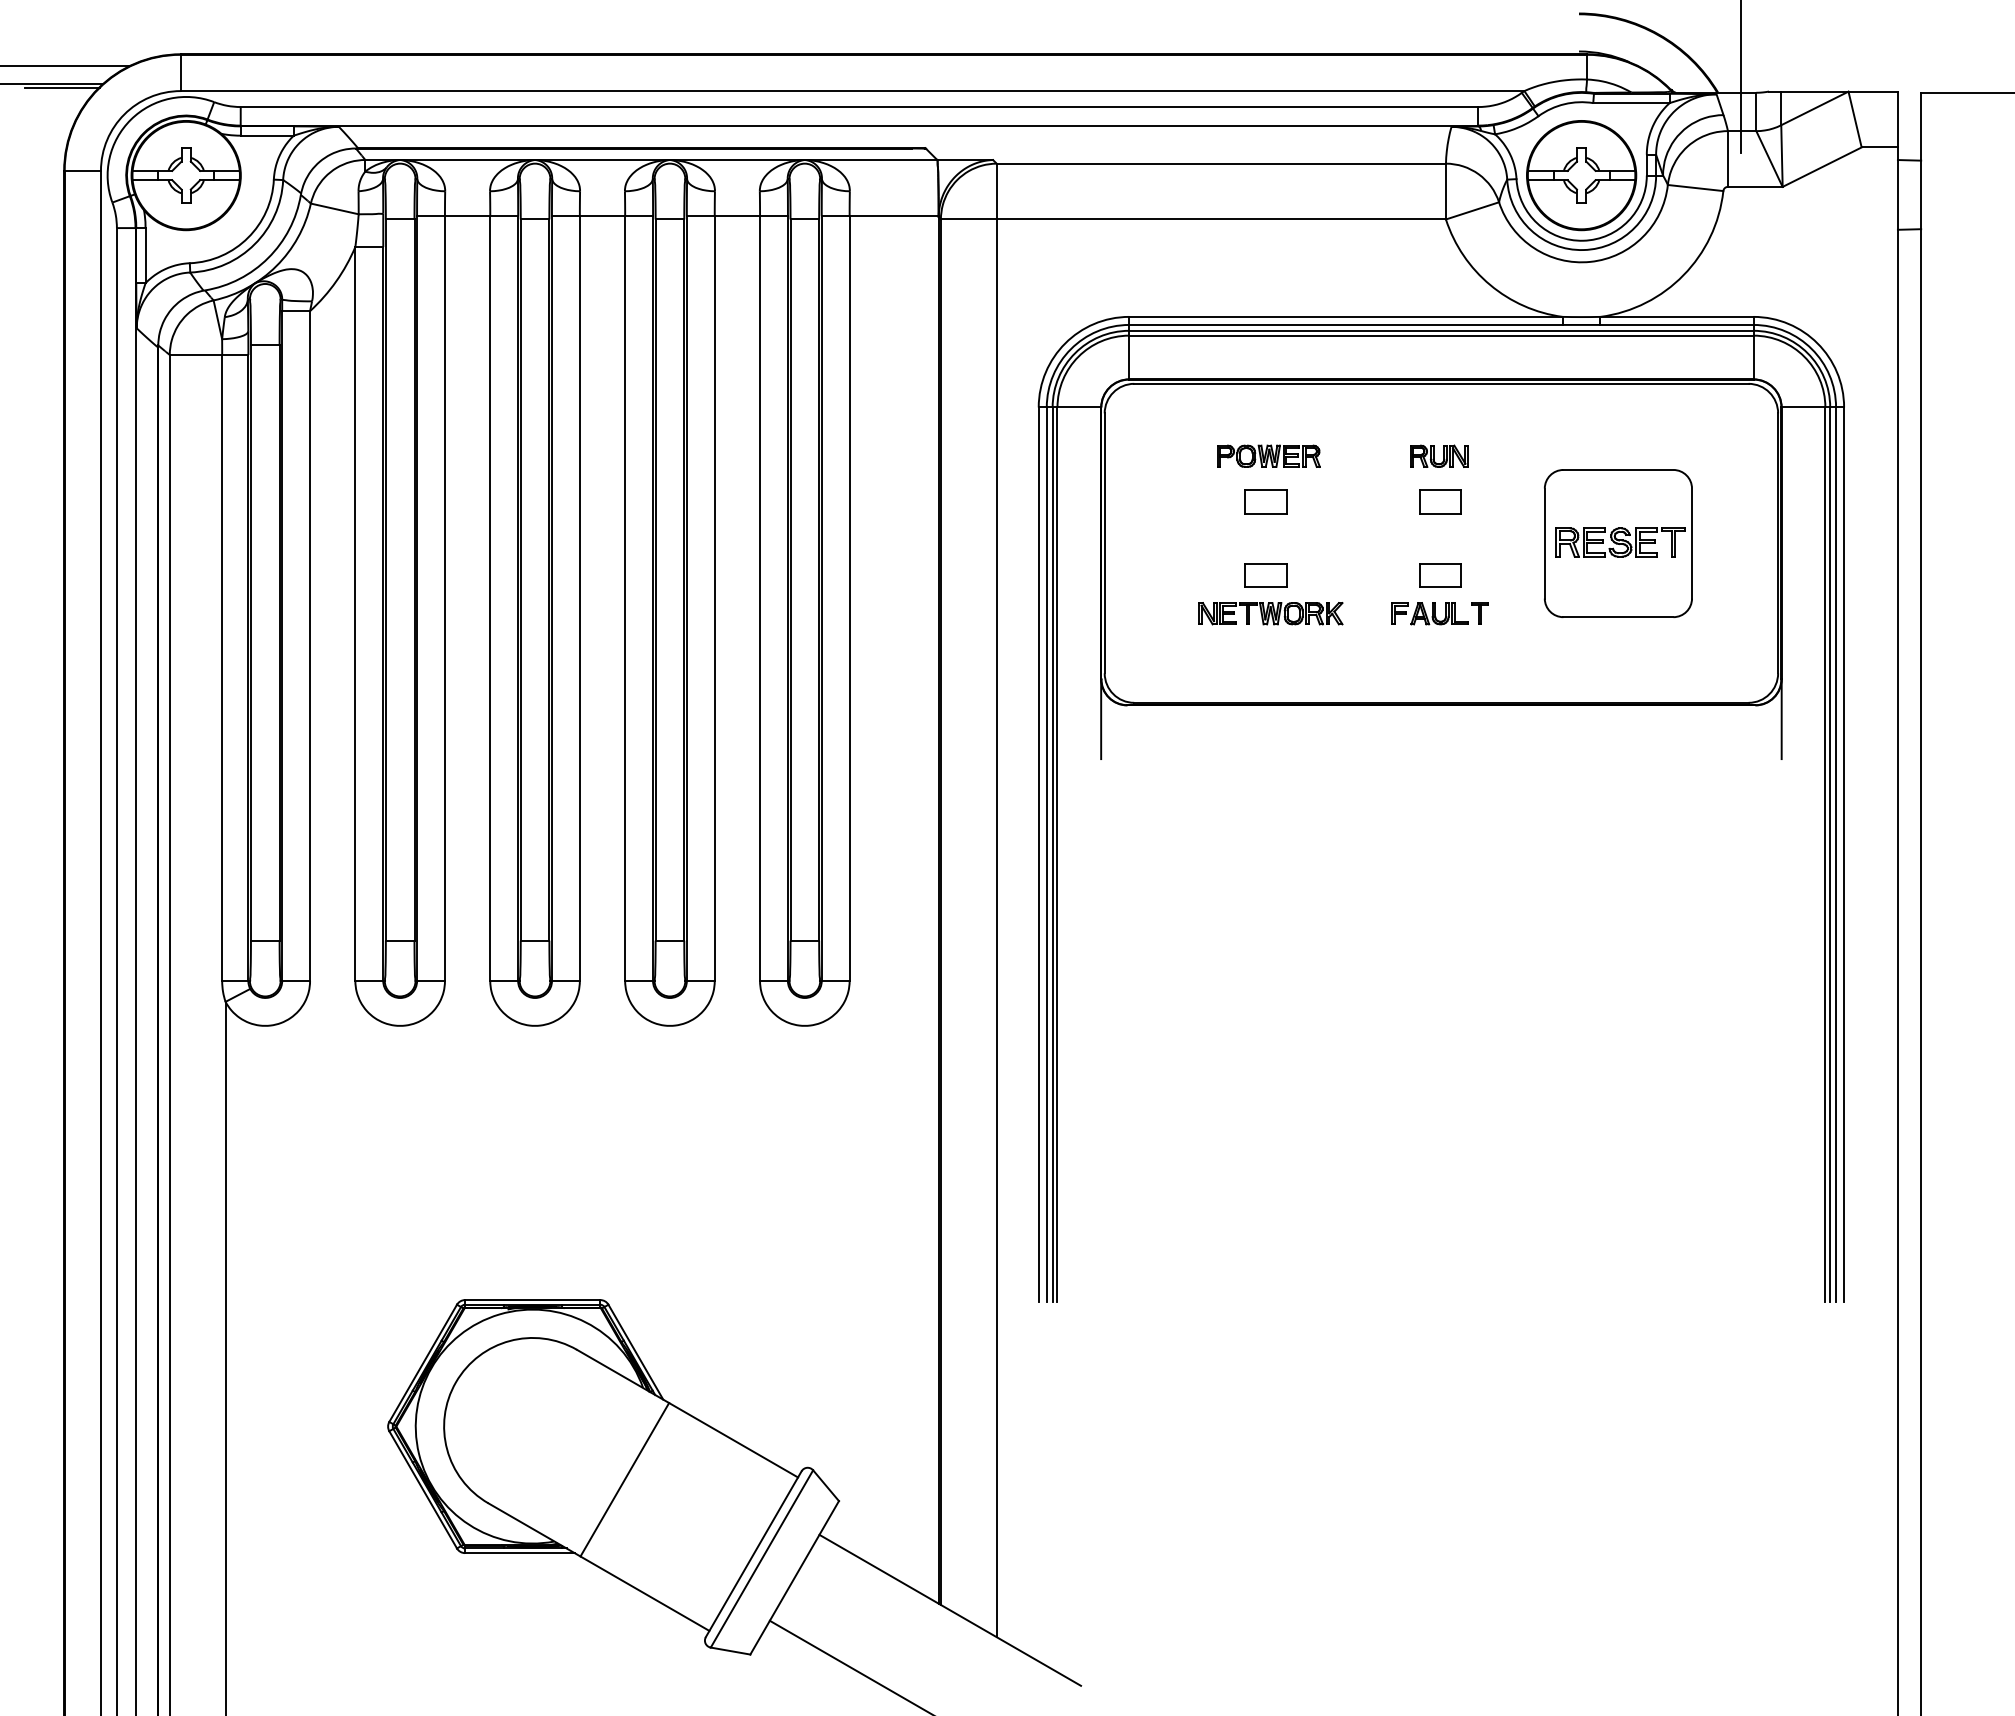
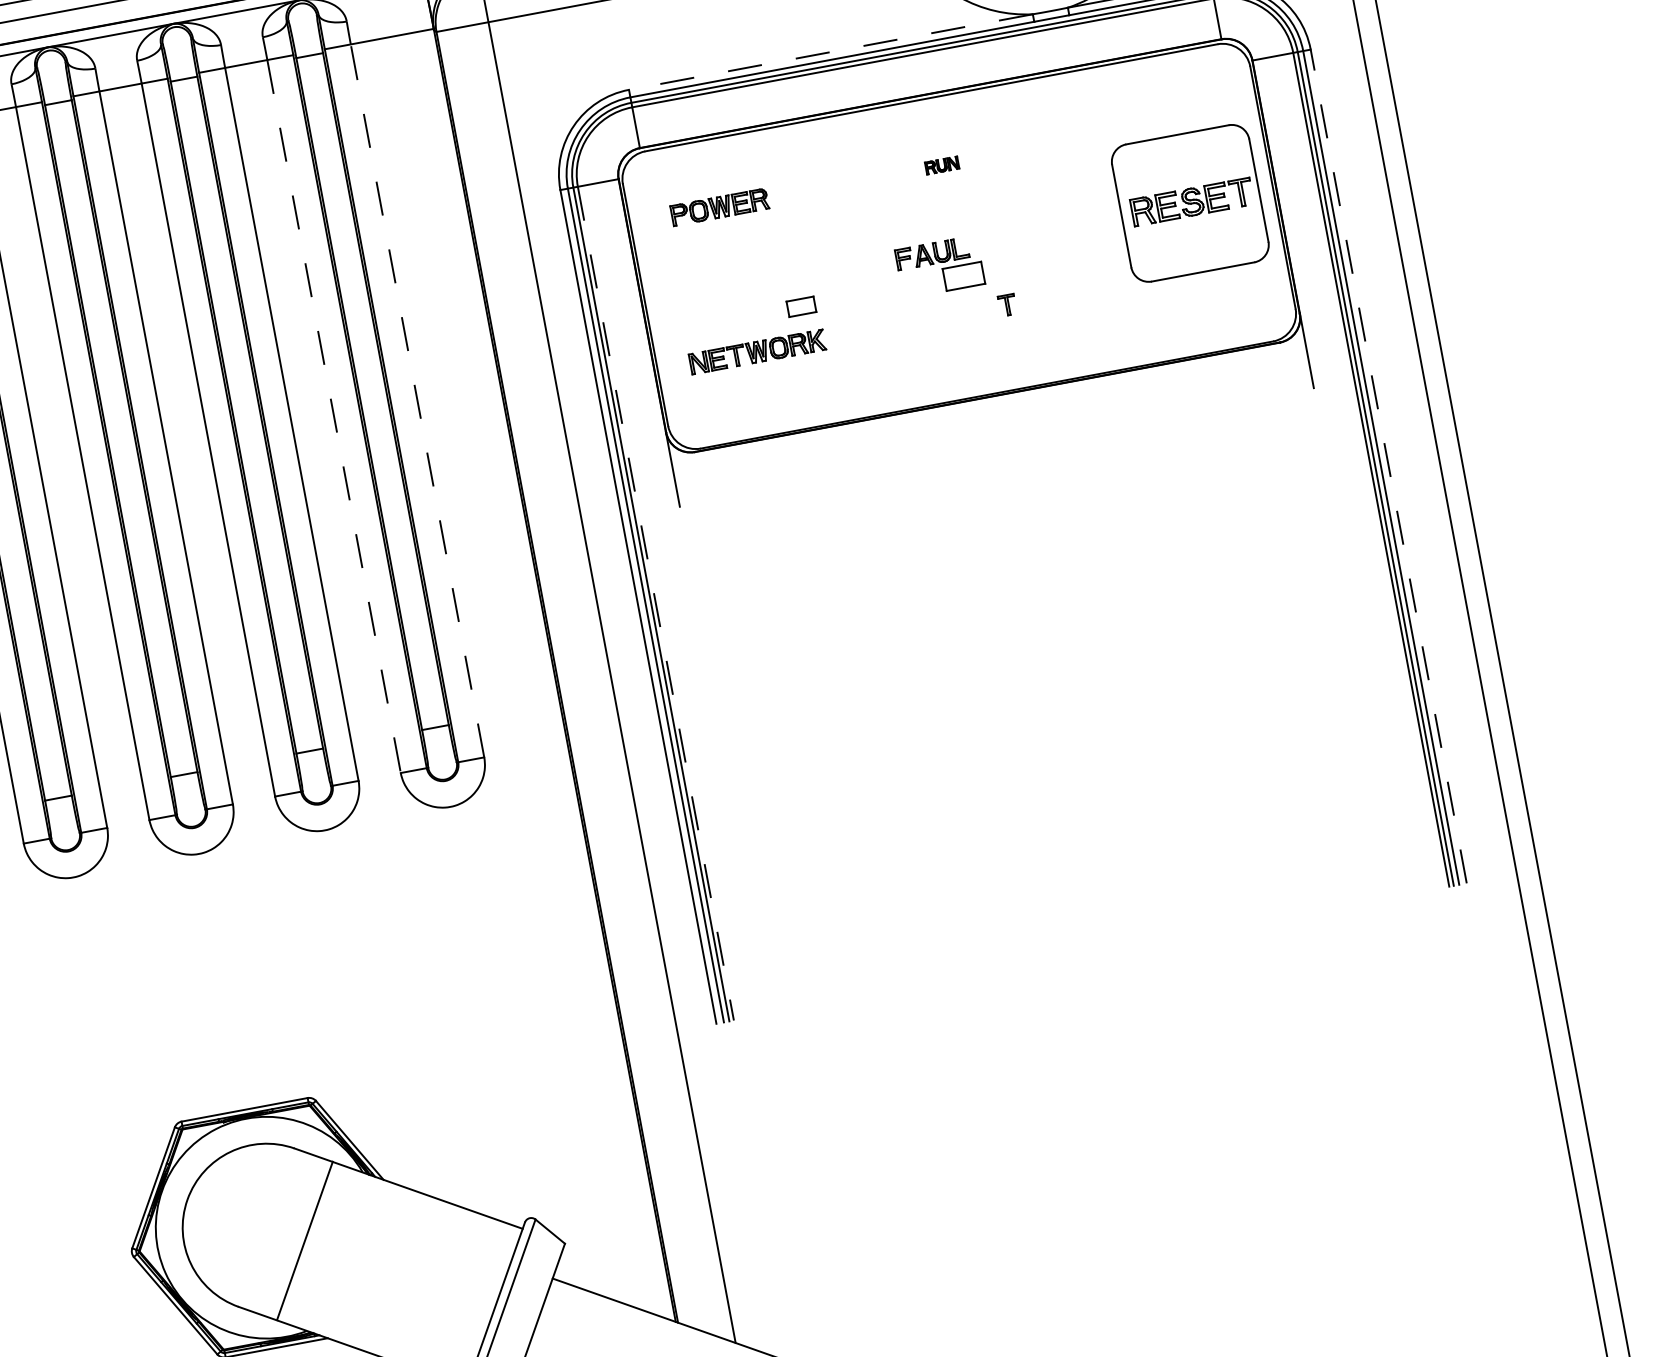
line: (1346, 316) -> (831, 51), solid -> dashed
part: (1268, 455) -> (719, 206), moved
part: (1439, 455) -> (942, 164), size x0.6
part: (1265, 501) -> (788, 238), removed
part: (1440, 501) -> (951, 207), removed
part: (1618, 543) -> (1190, 203), moved
part: (1265, 575) -> (800, 307), size x0.7
line: (760, 598) -> (334, 416), solid -> dashed
line: (849, 598) -> (417, 401), solid -> dashed
part: (1270, 613) -> (757, 351), moved
part: (1429, 613) -> (931, 253), moved
line: (1844, 854) -> (1389, 466), solid -> dashed
line: (1057, 855) -> (656, 604), solid -> dashed
line: (624, 1479) -> (304, 1240), moved

